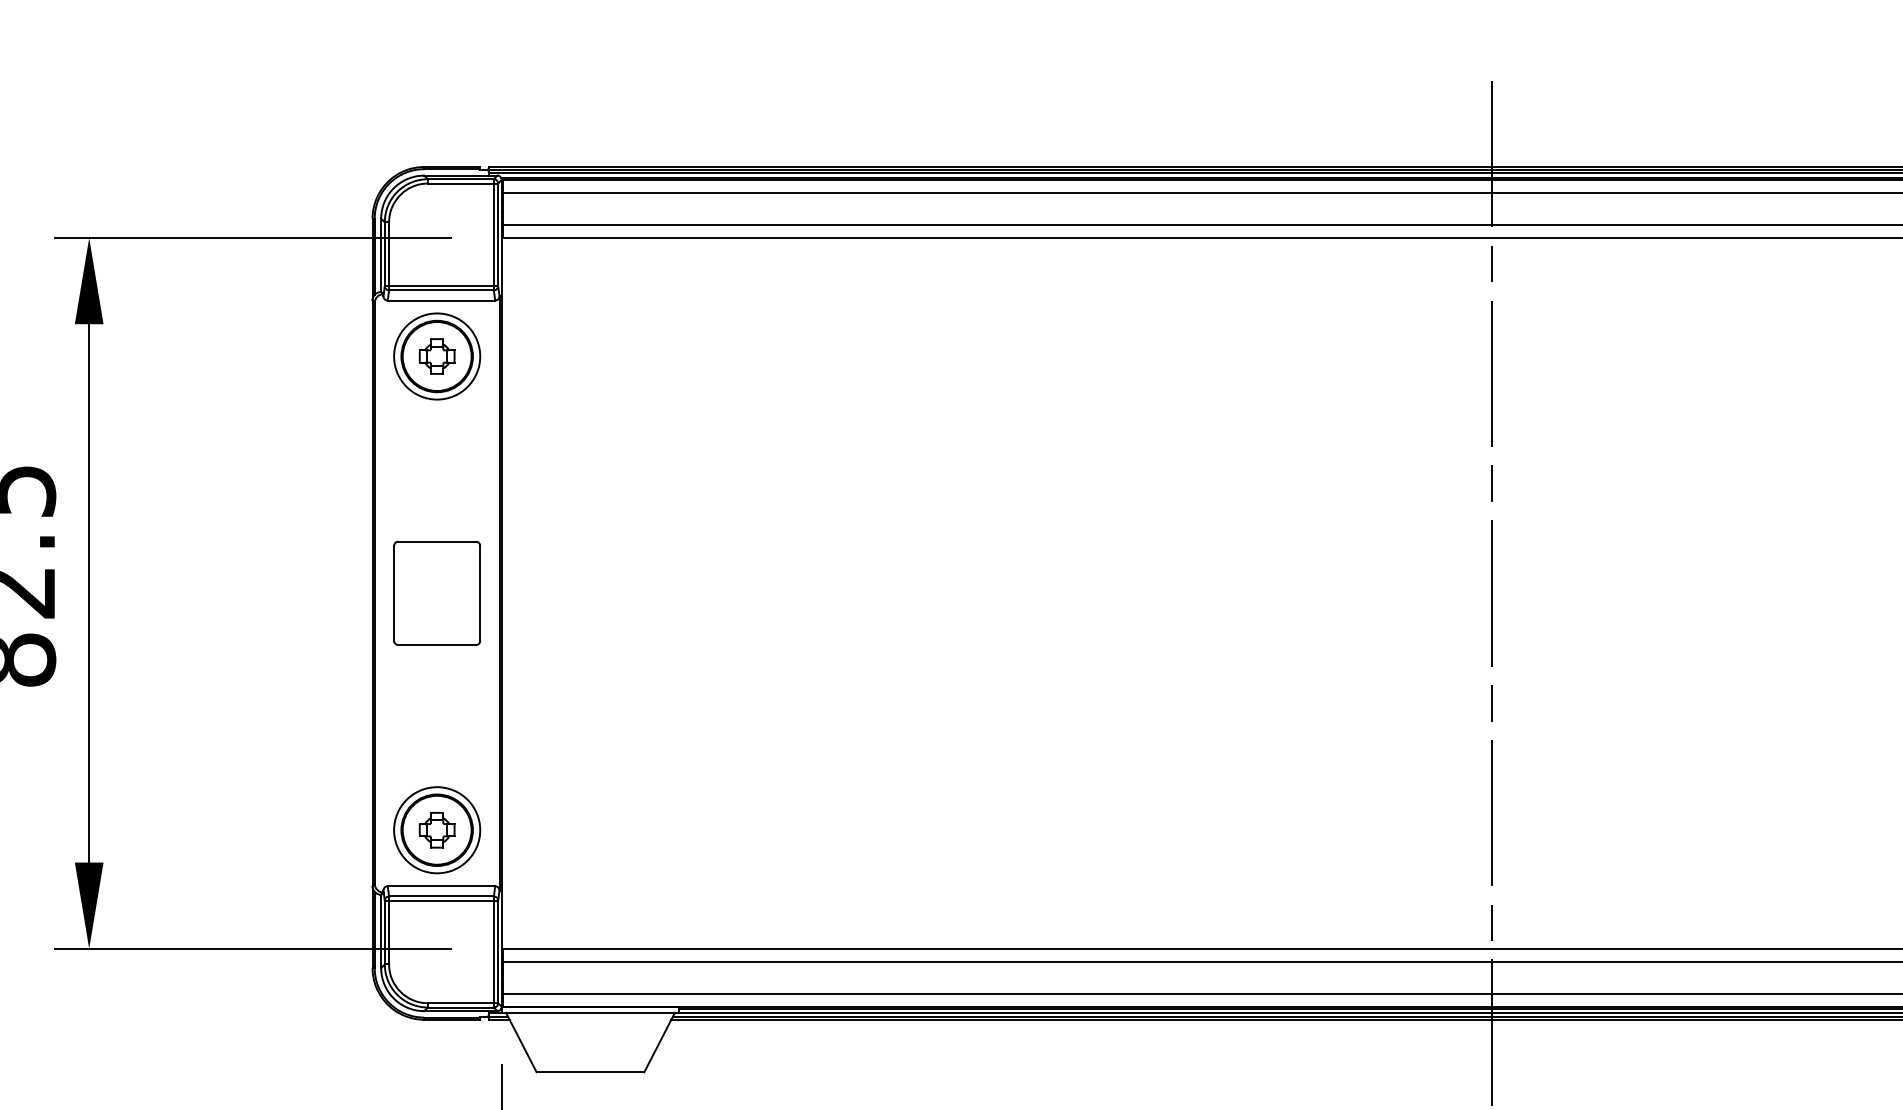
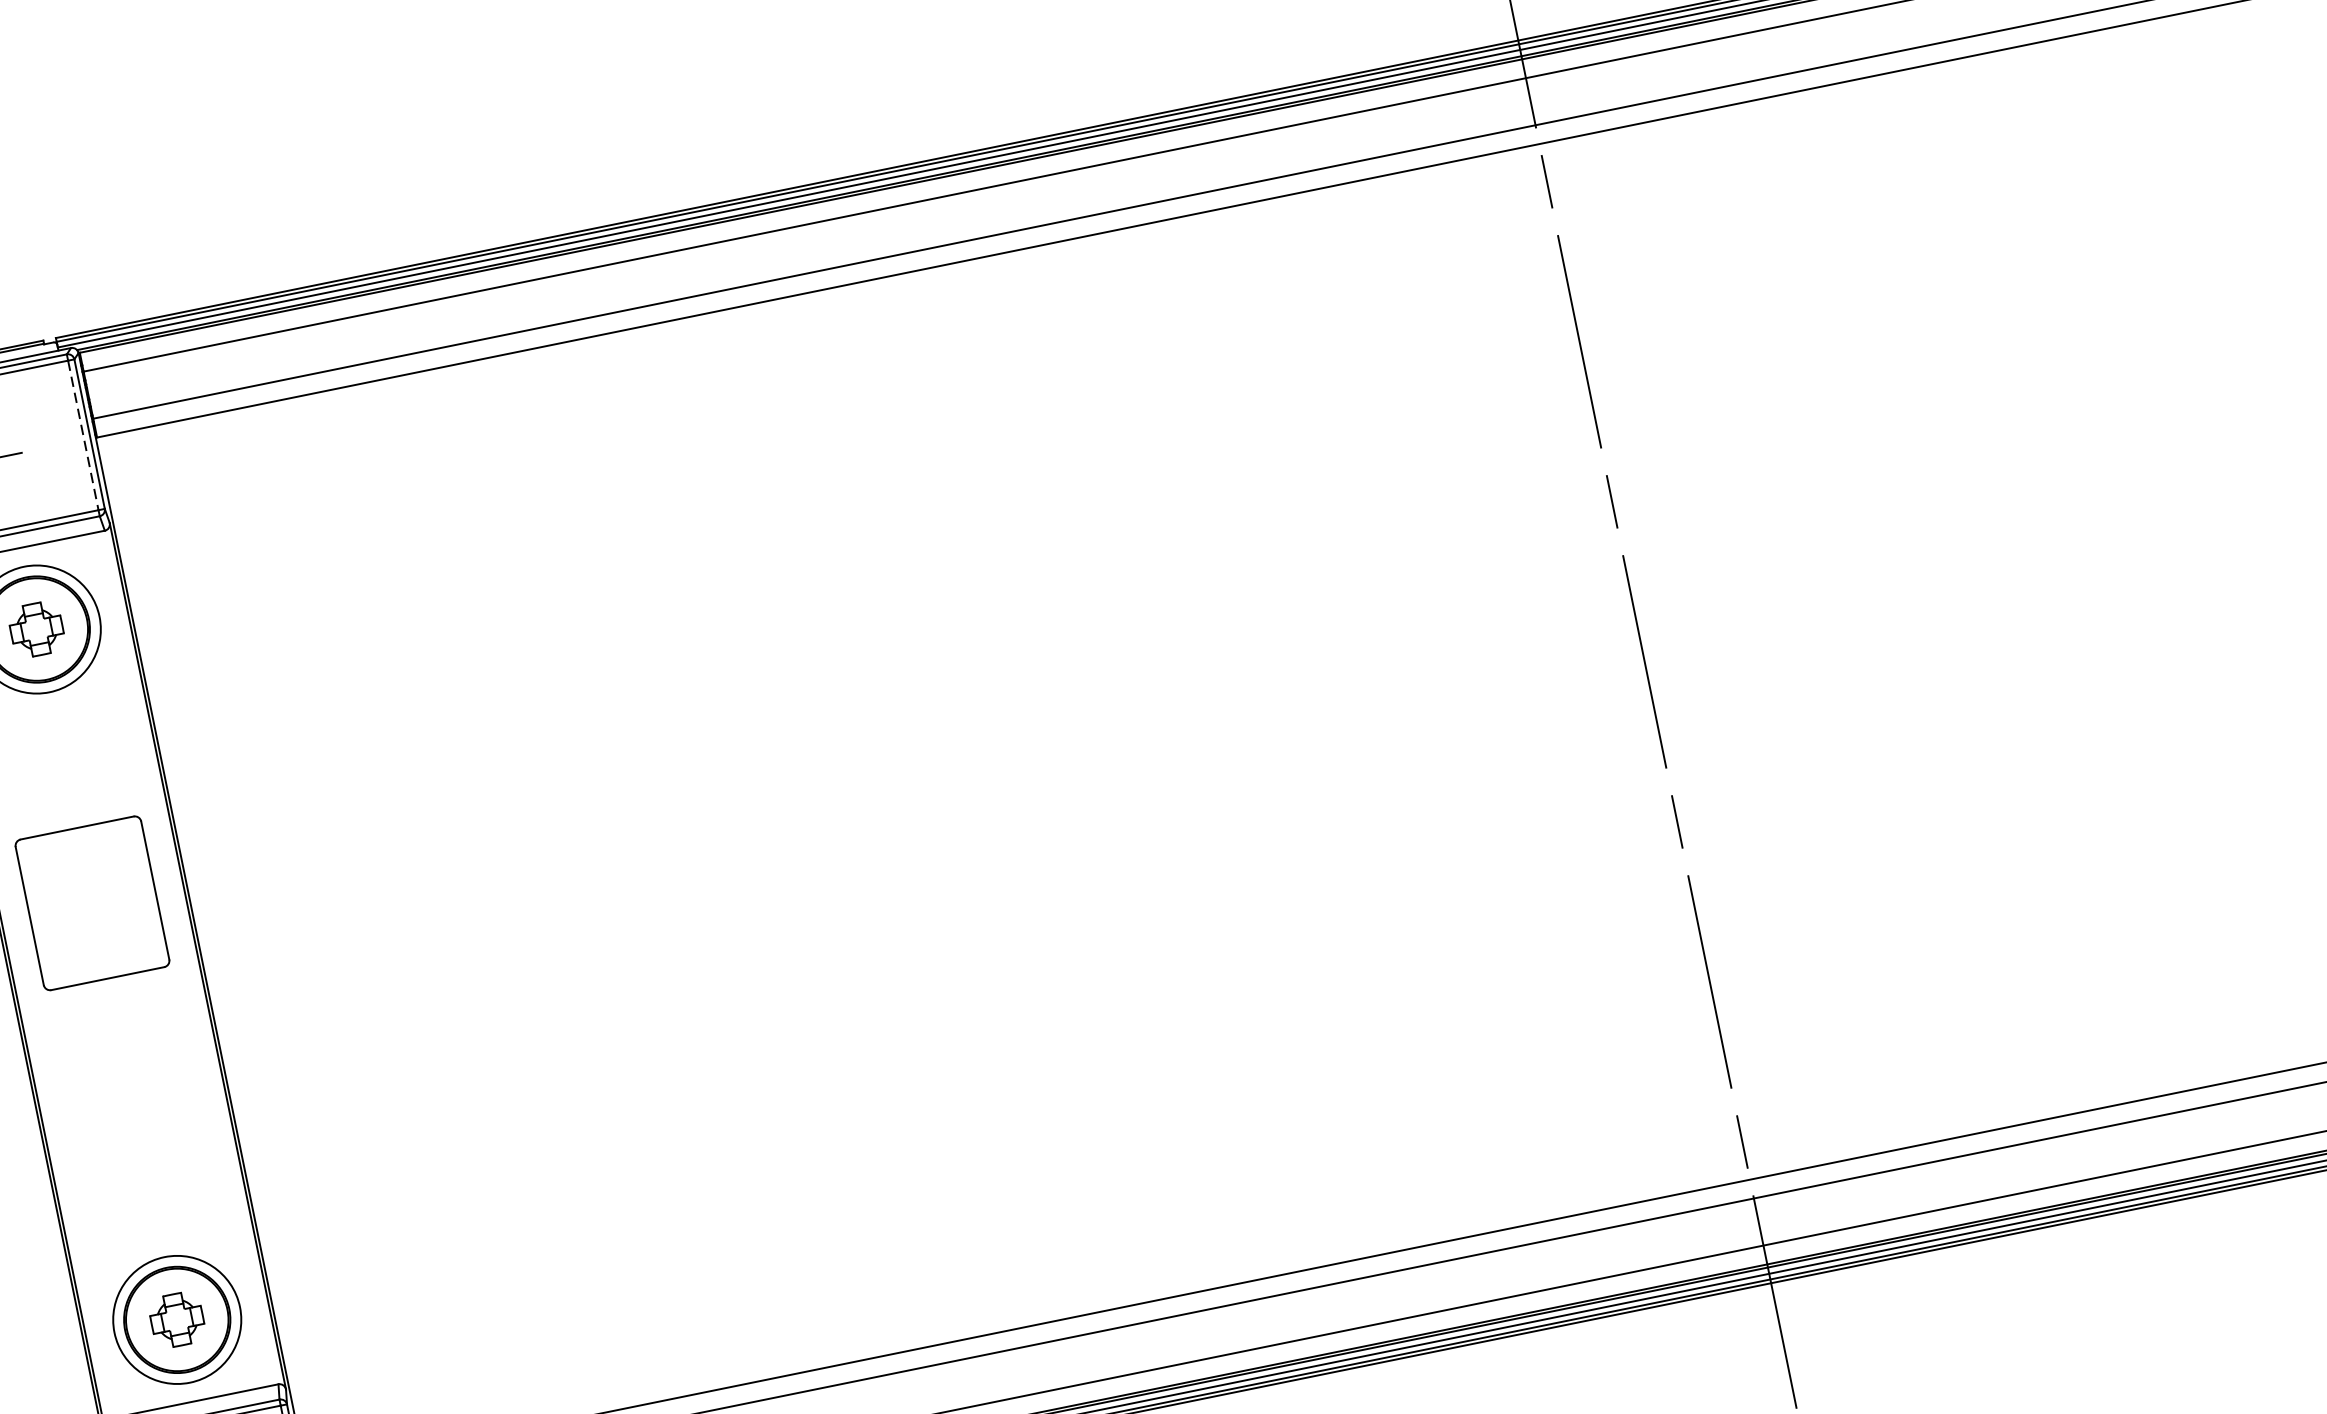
line: (493, 235) -> (83, 436), solid -> dashed
part: (437, 592) -> (92, 901), moved

